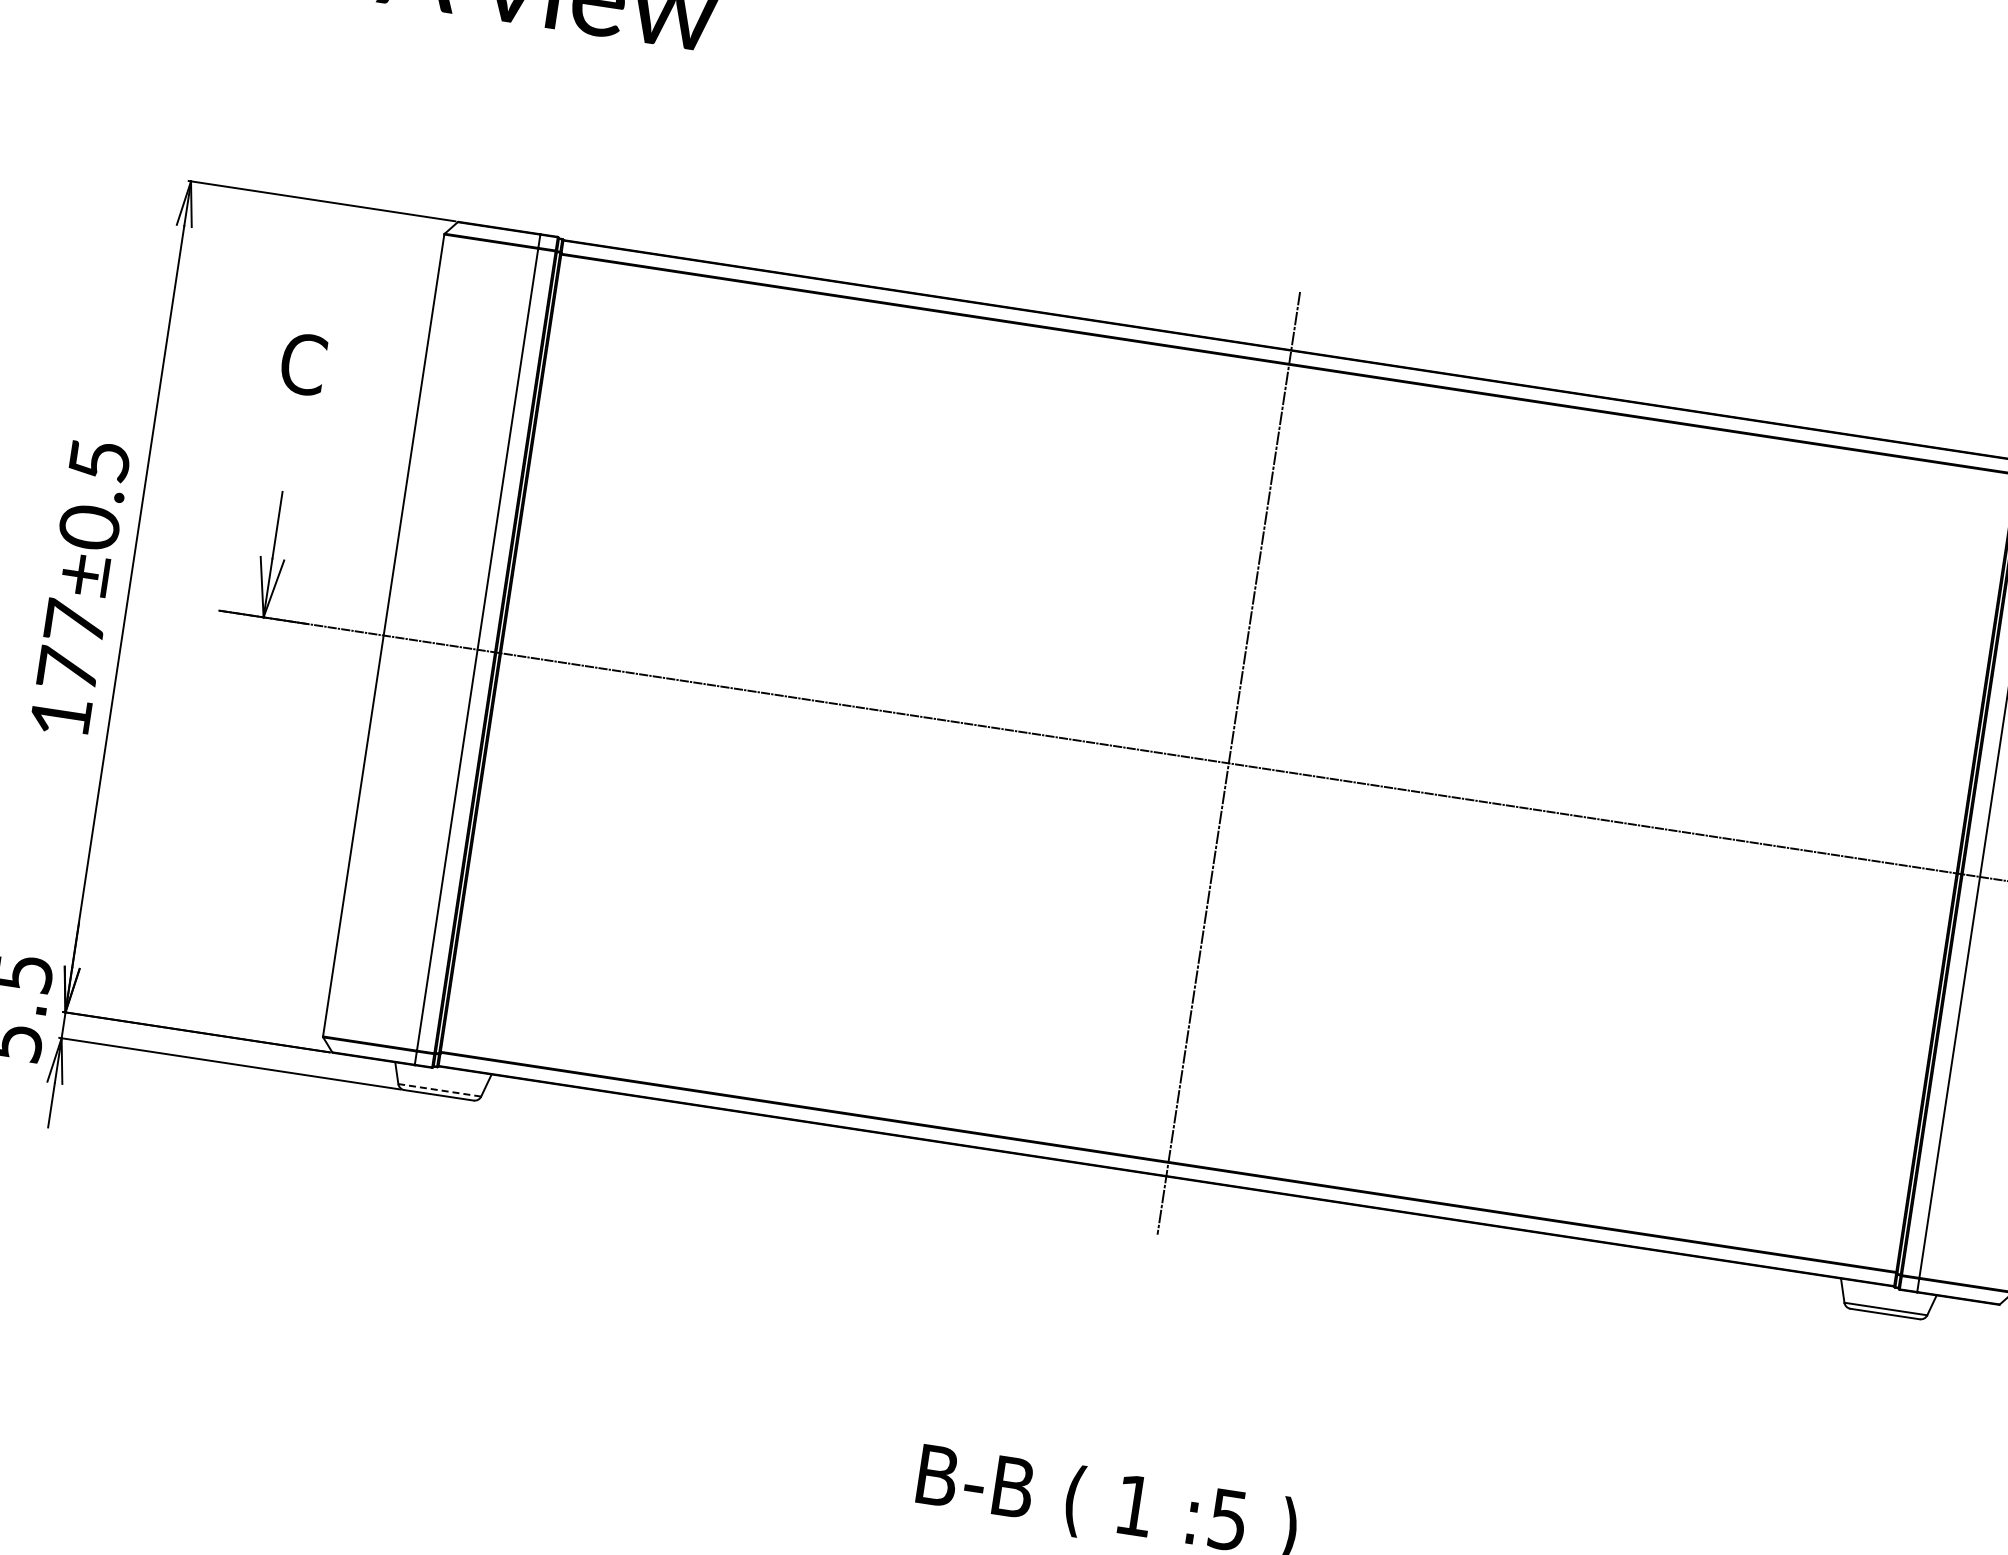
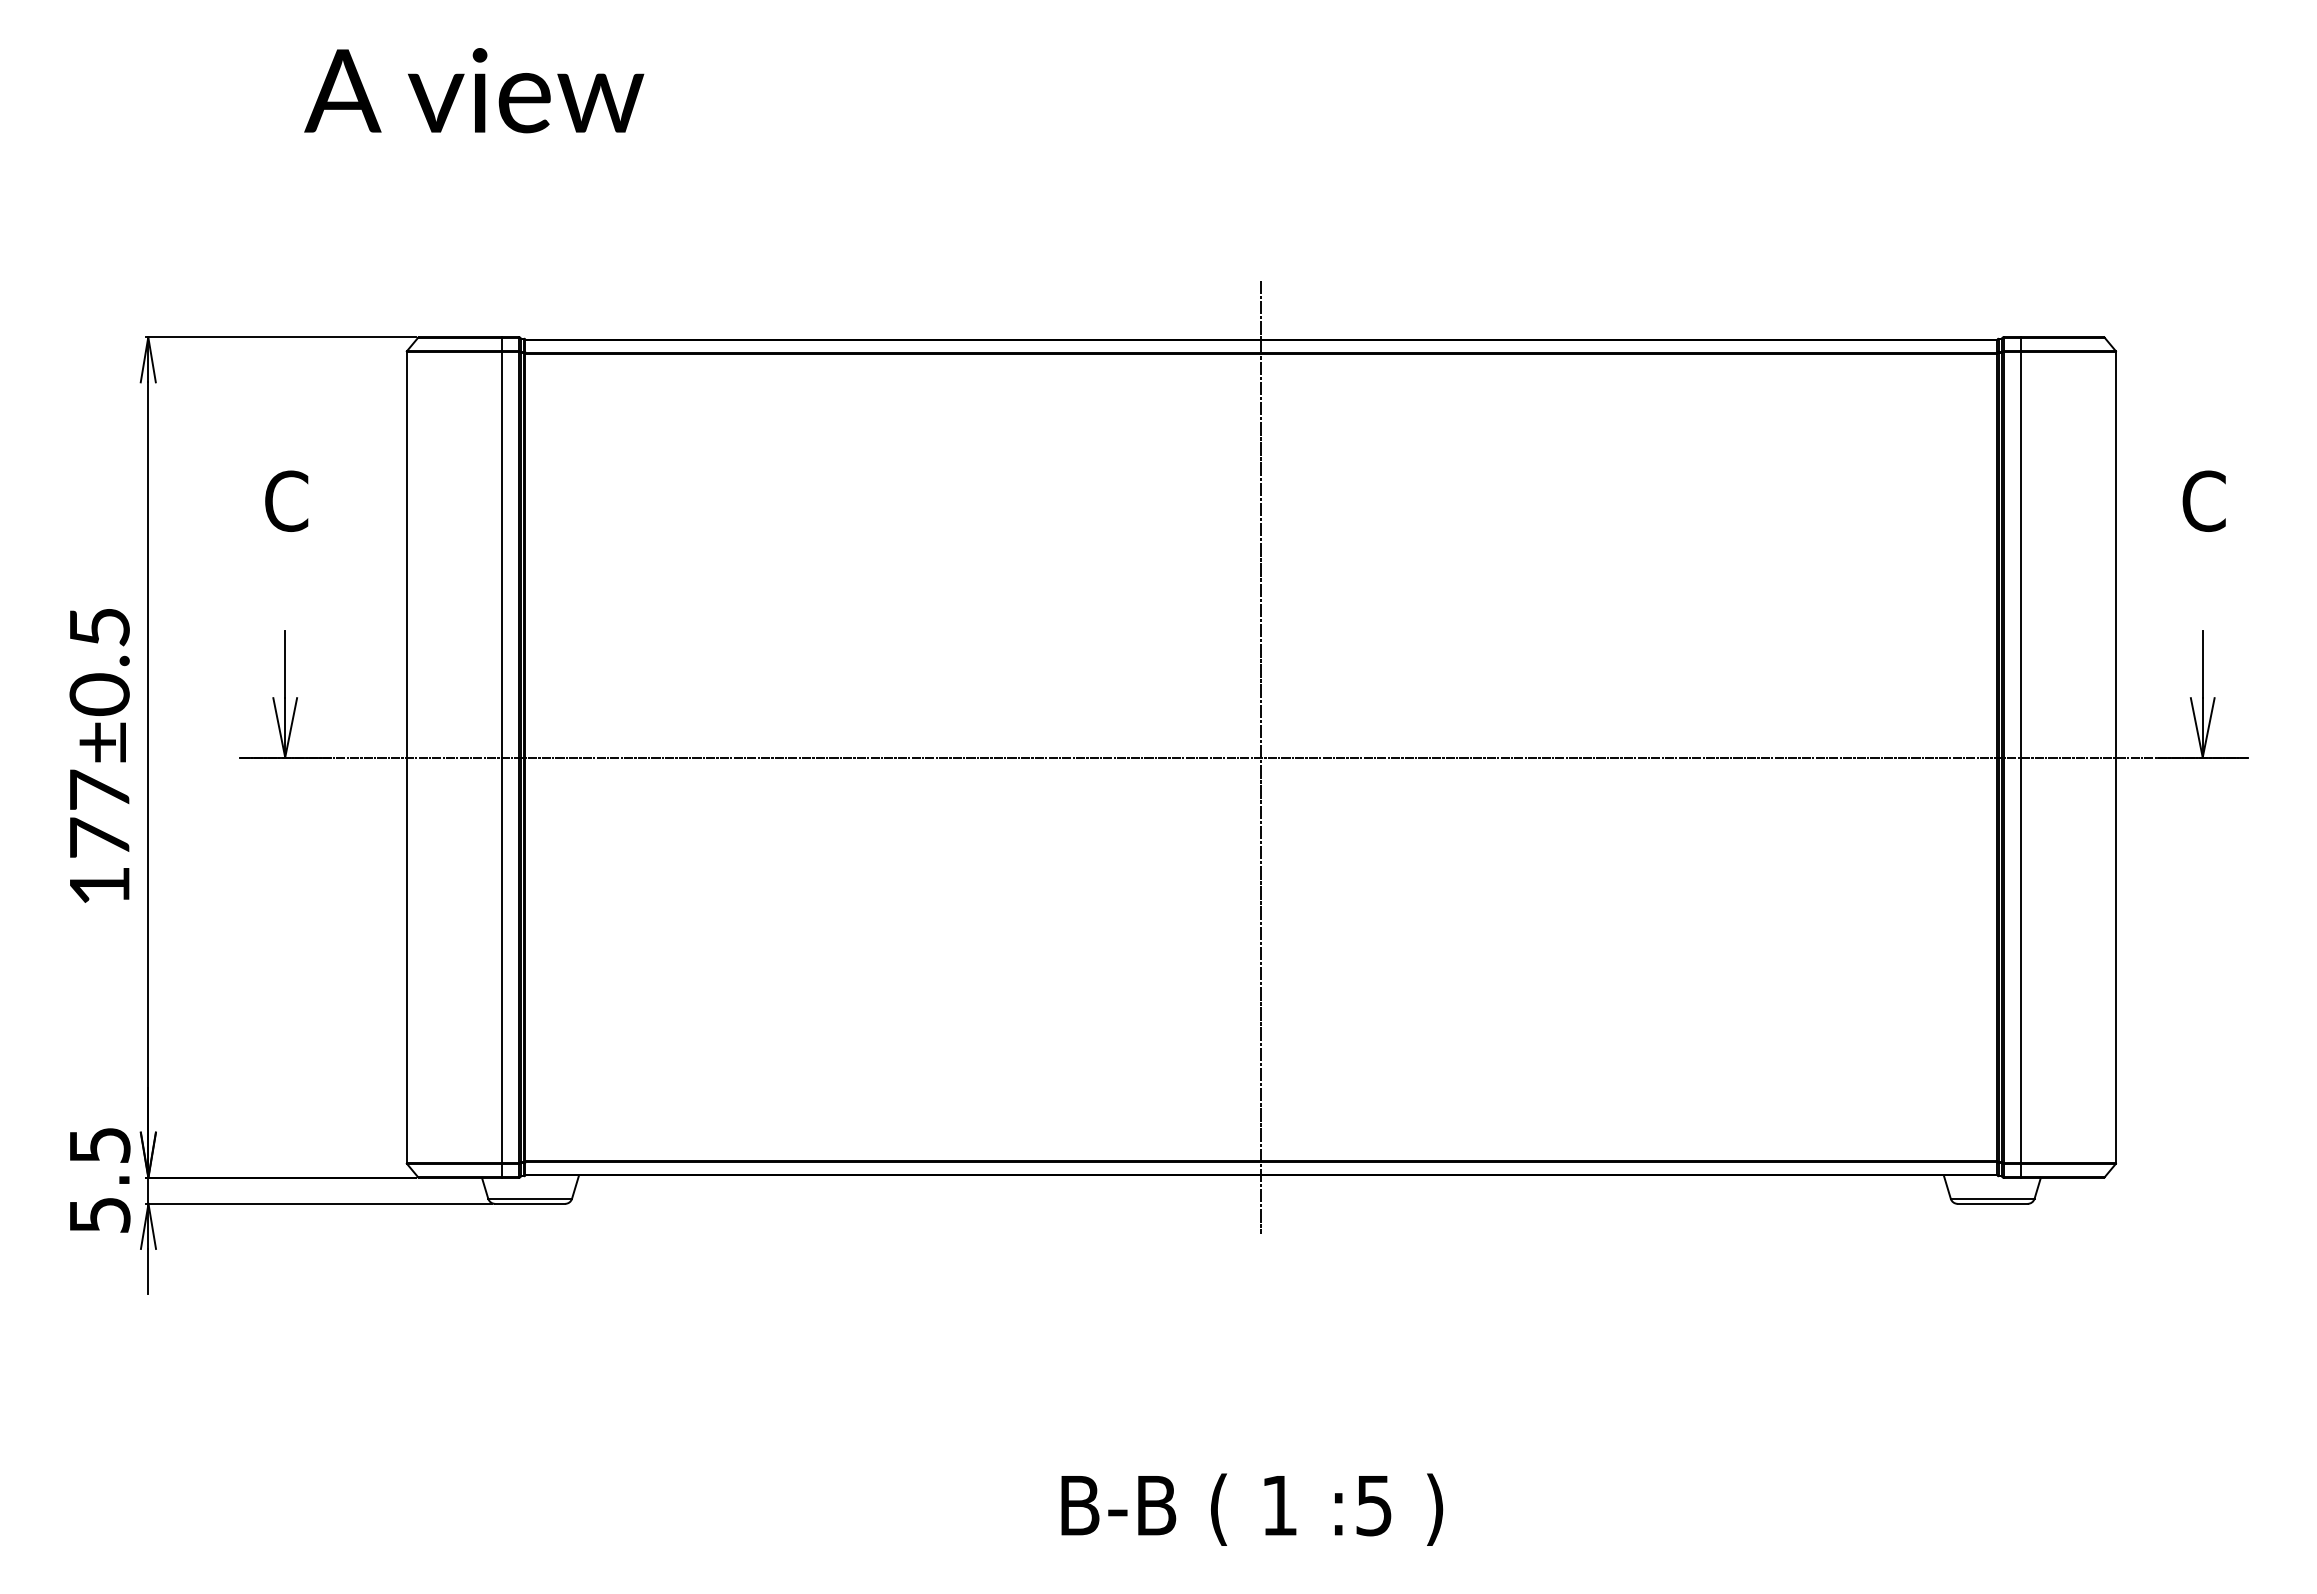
line: (440, 1090) -> (530, 1198), dashed -> solid

